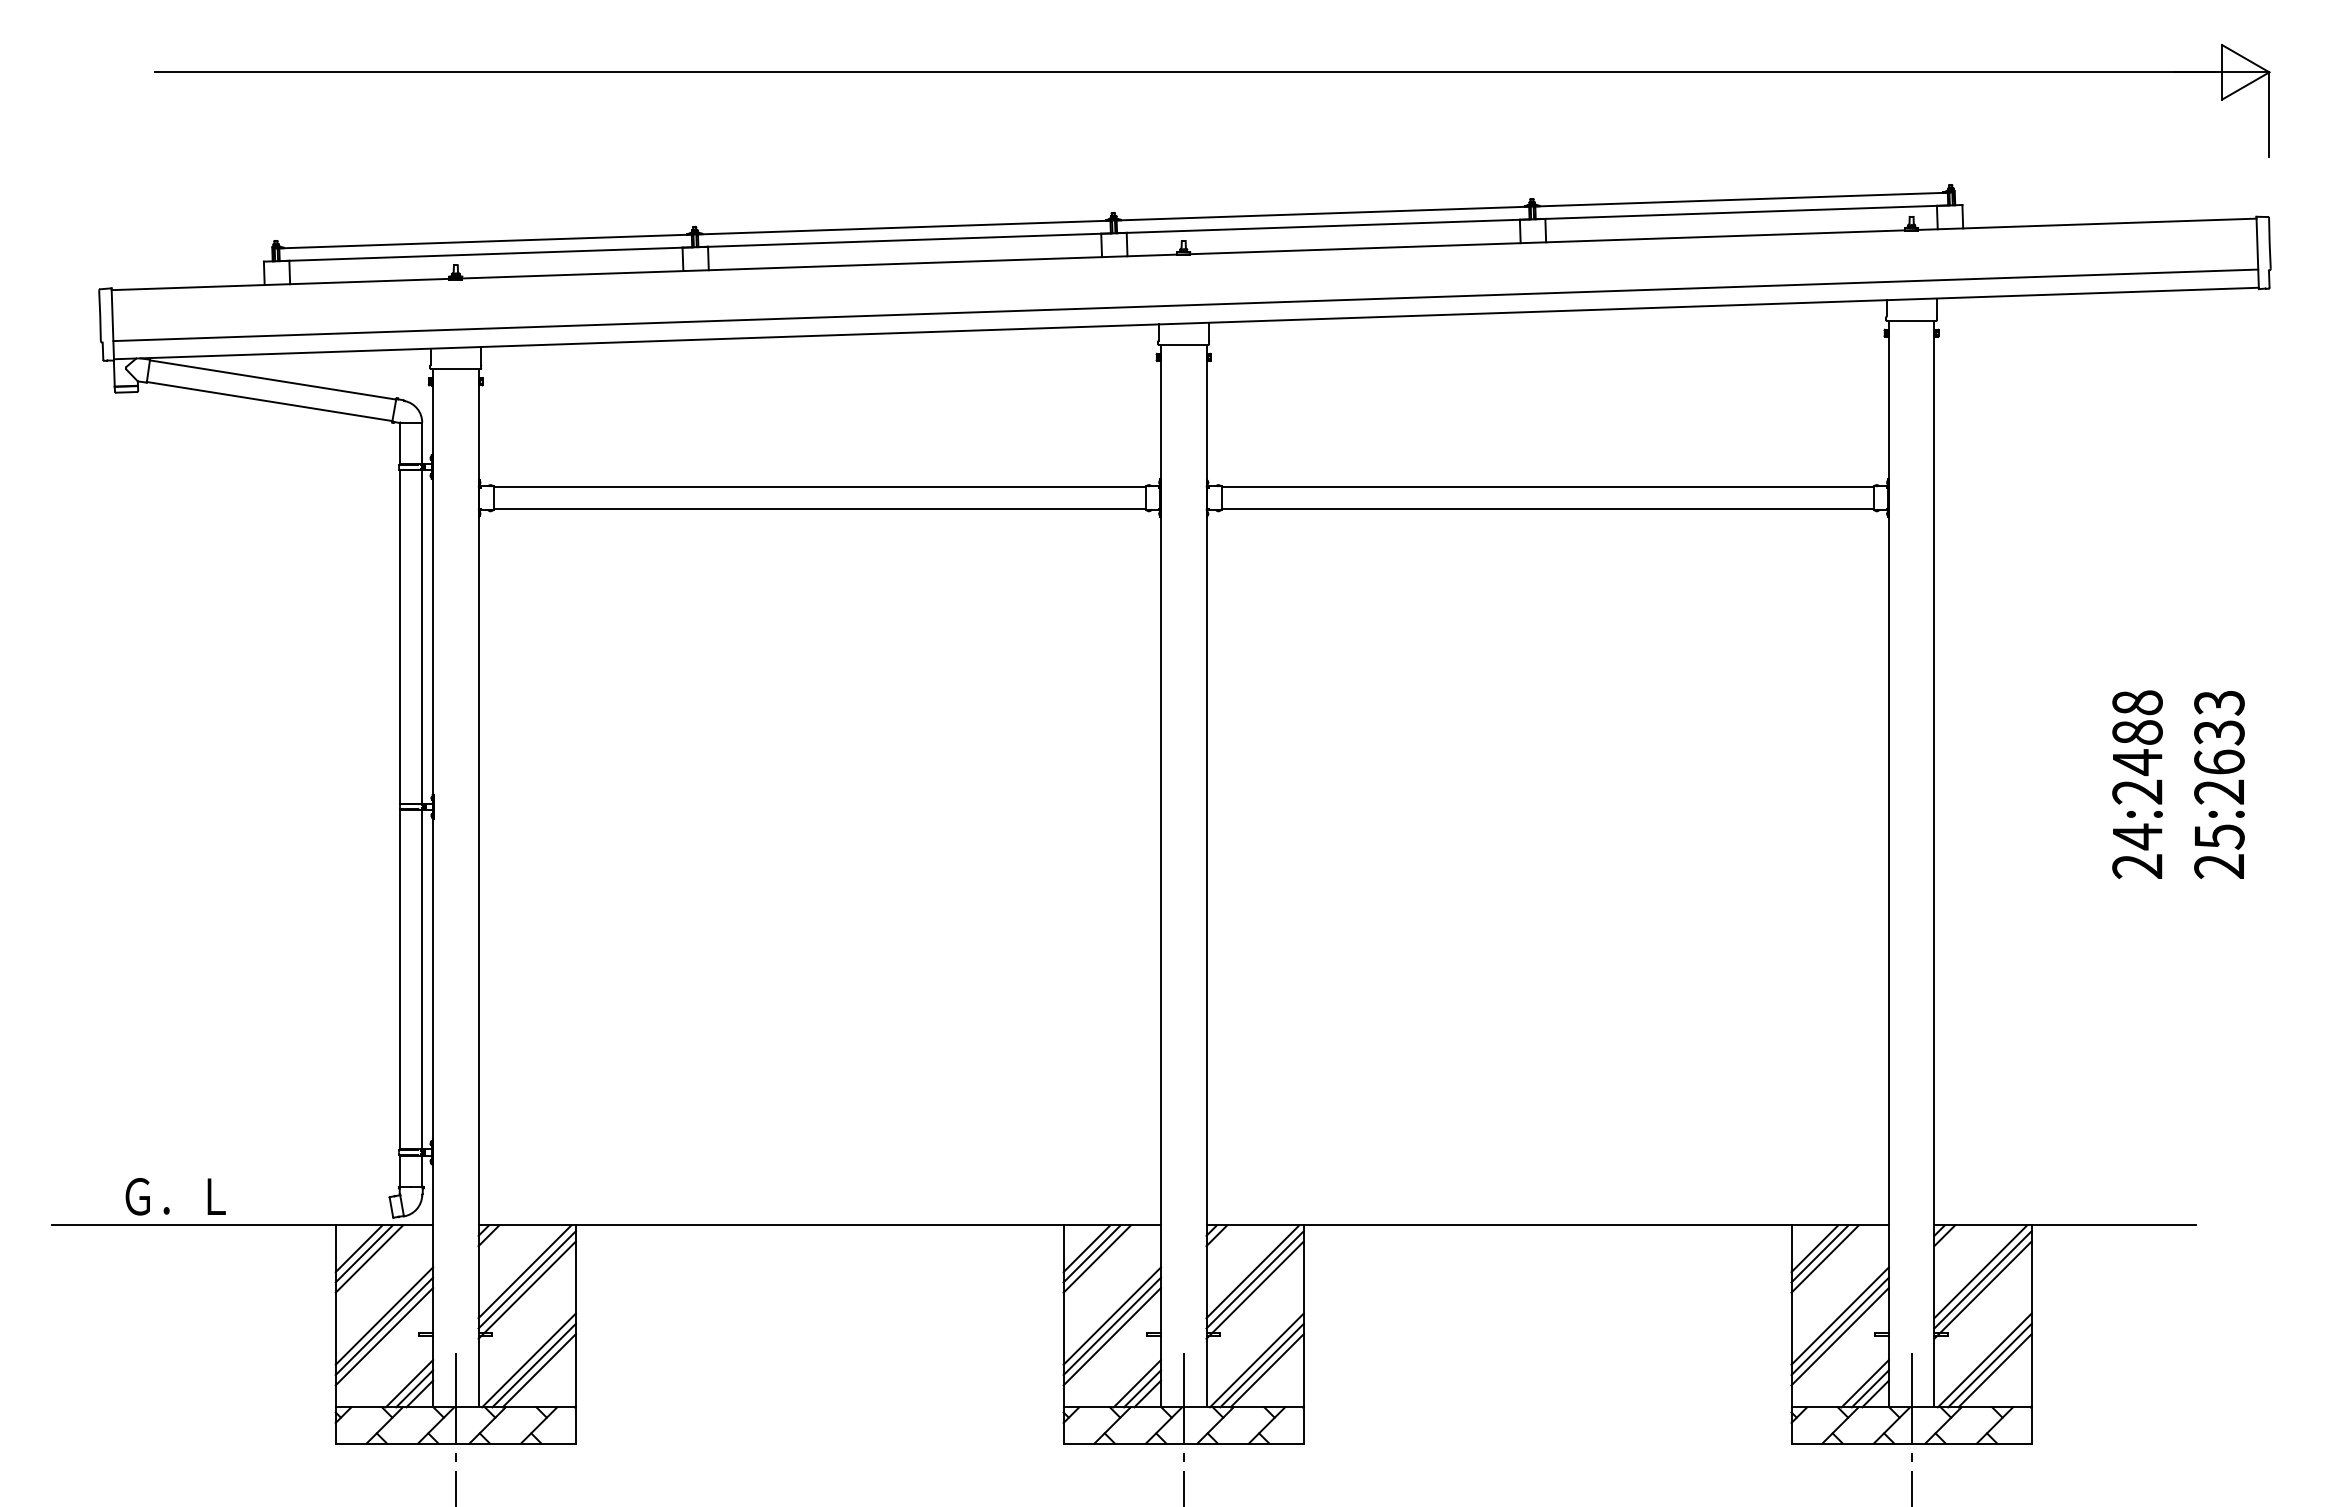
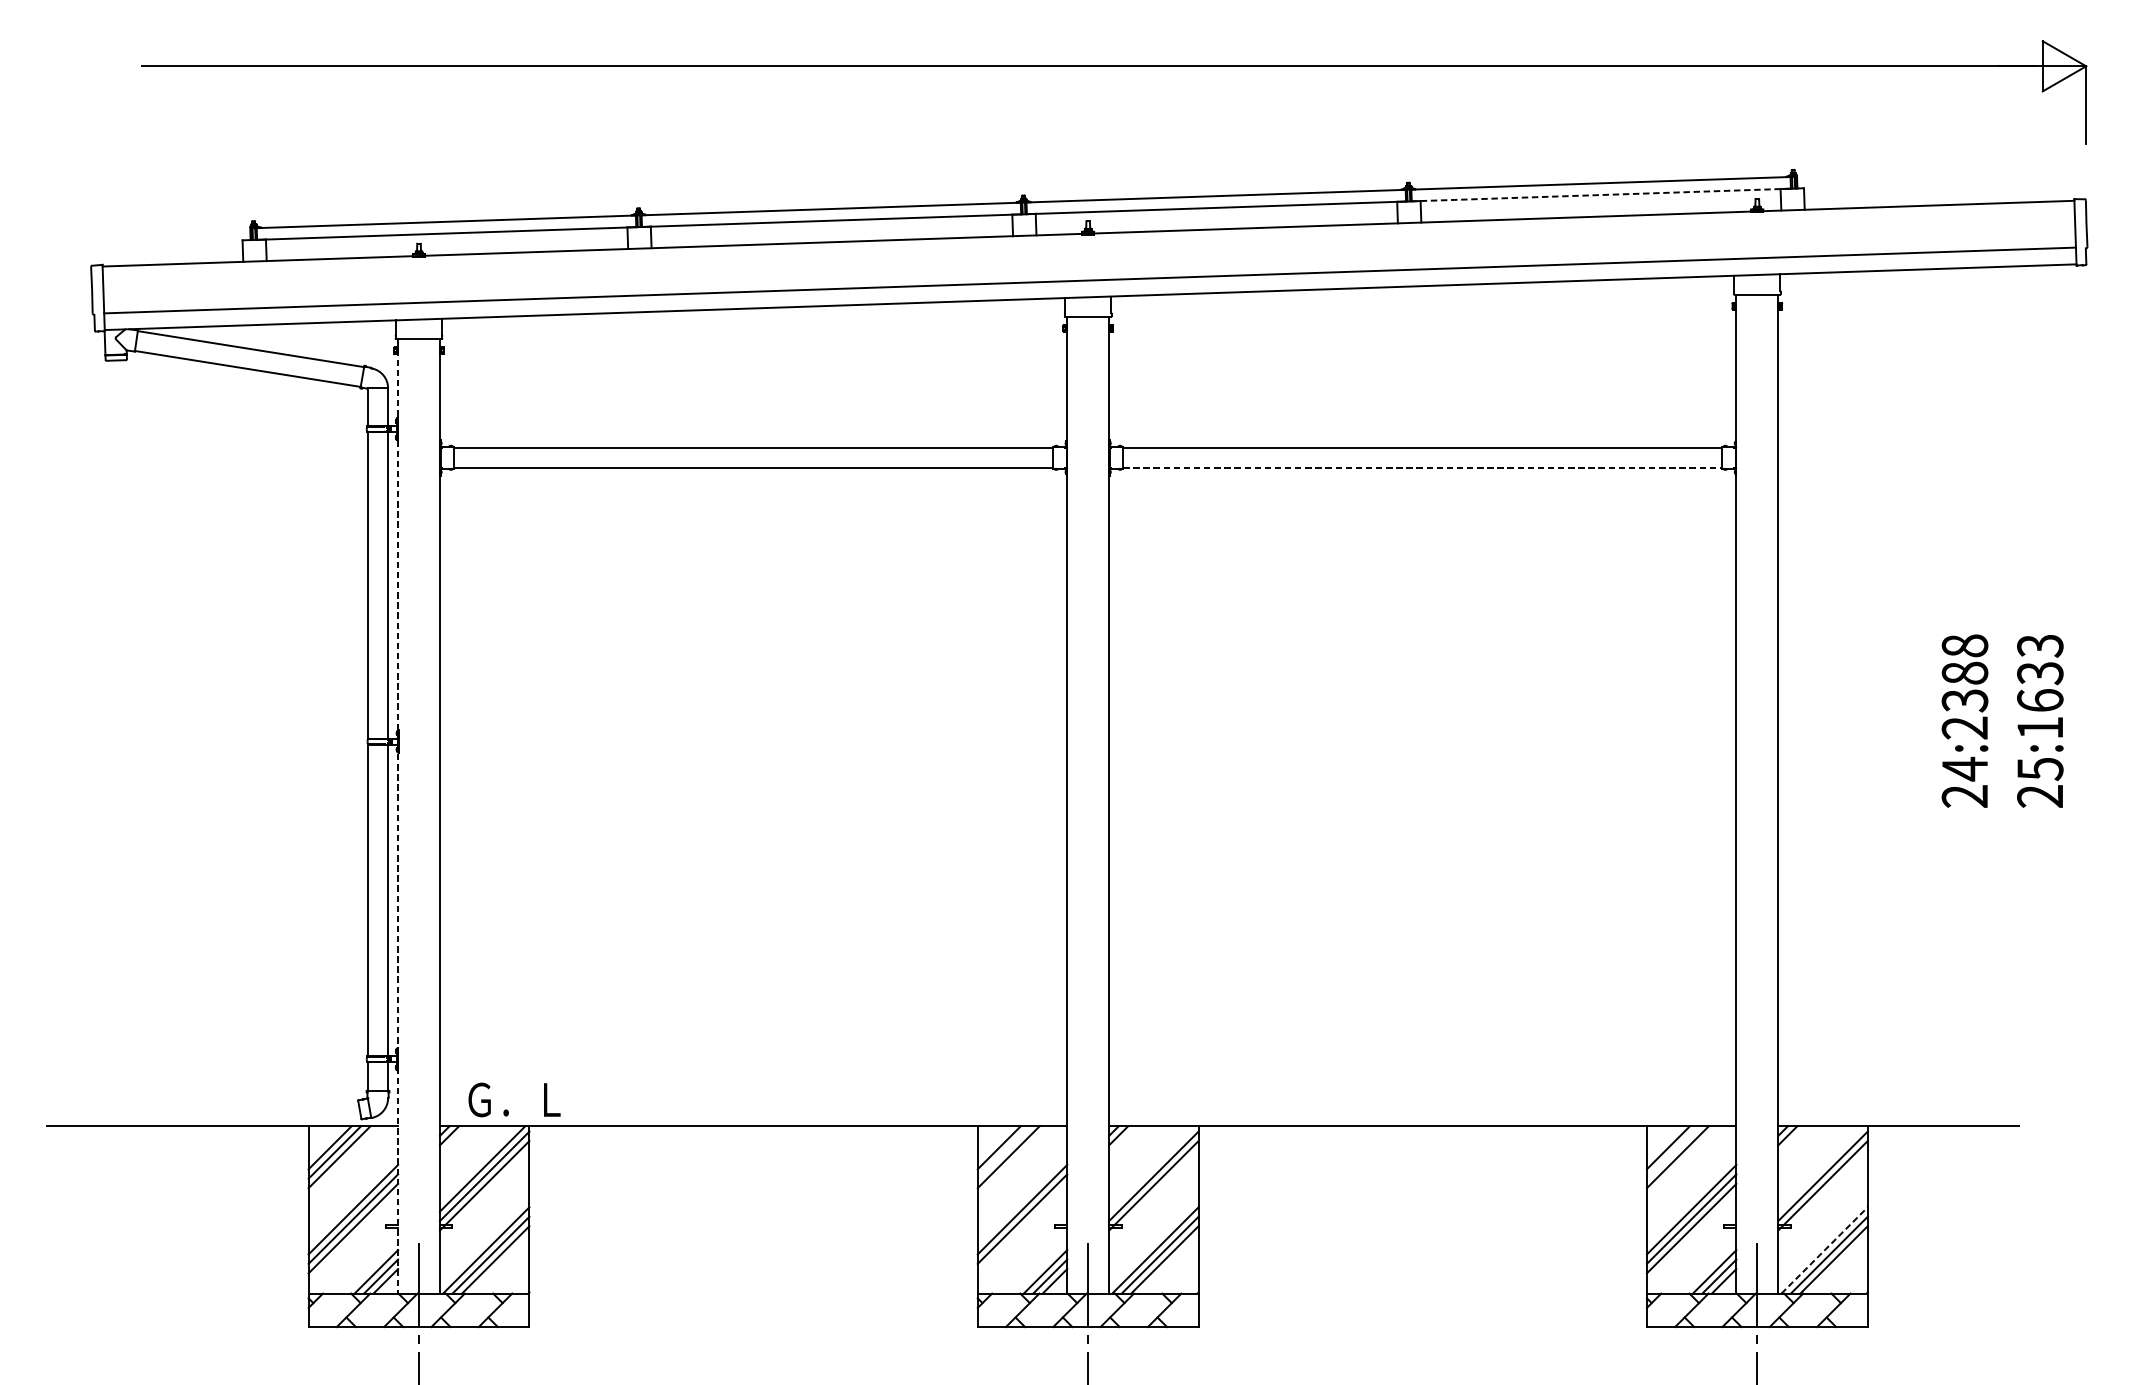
line: (1741, 212) -> (1600, 195), solid -> dashed
line: (1547, 509) -> (1422, 468), solid -> dashed
text: (2137, 762) -> (1964, 700), 24:2488 -> 24:2388
text: (2218, 791) -> (2039, 727), 25:2633 -> 25:1633
line: (433, 888) -> (398, 816), solid -> dashed
text: (175, 1196) -> (514, 1099), moved
line: (1091, 1253) -> (1003, 1152), removed
line: (1819, 1253) -> (1672, 1152), removed
line: (1252, 1271) -> (1151, 1168), removed
line: (1980, 1271) -> (1820, 1168), removed
line: (1112, 1336) -> (1022, 1228), removed
line: (1985, 1360) -> (1825, 1250), solid -> dashed

